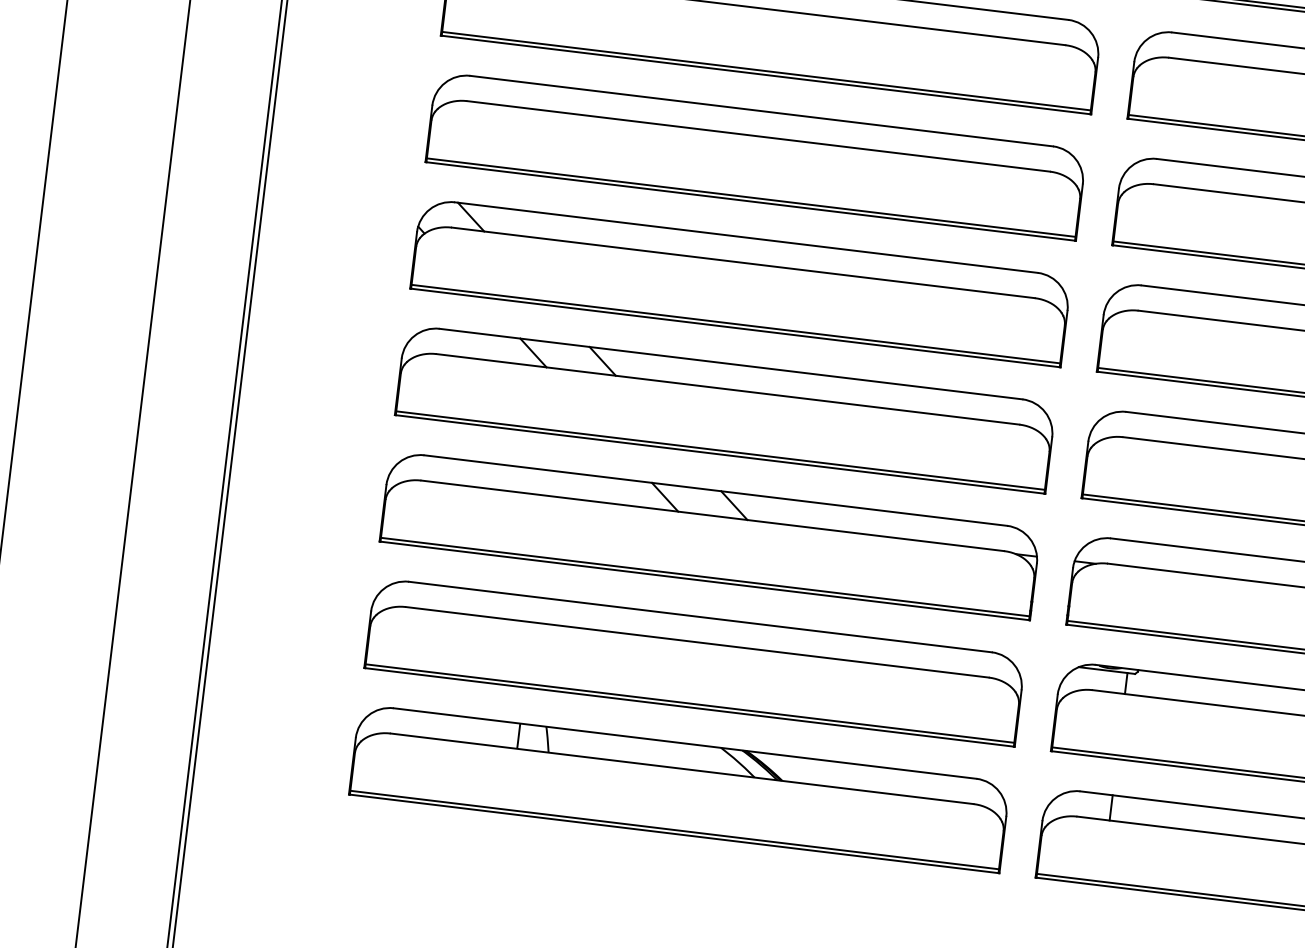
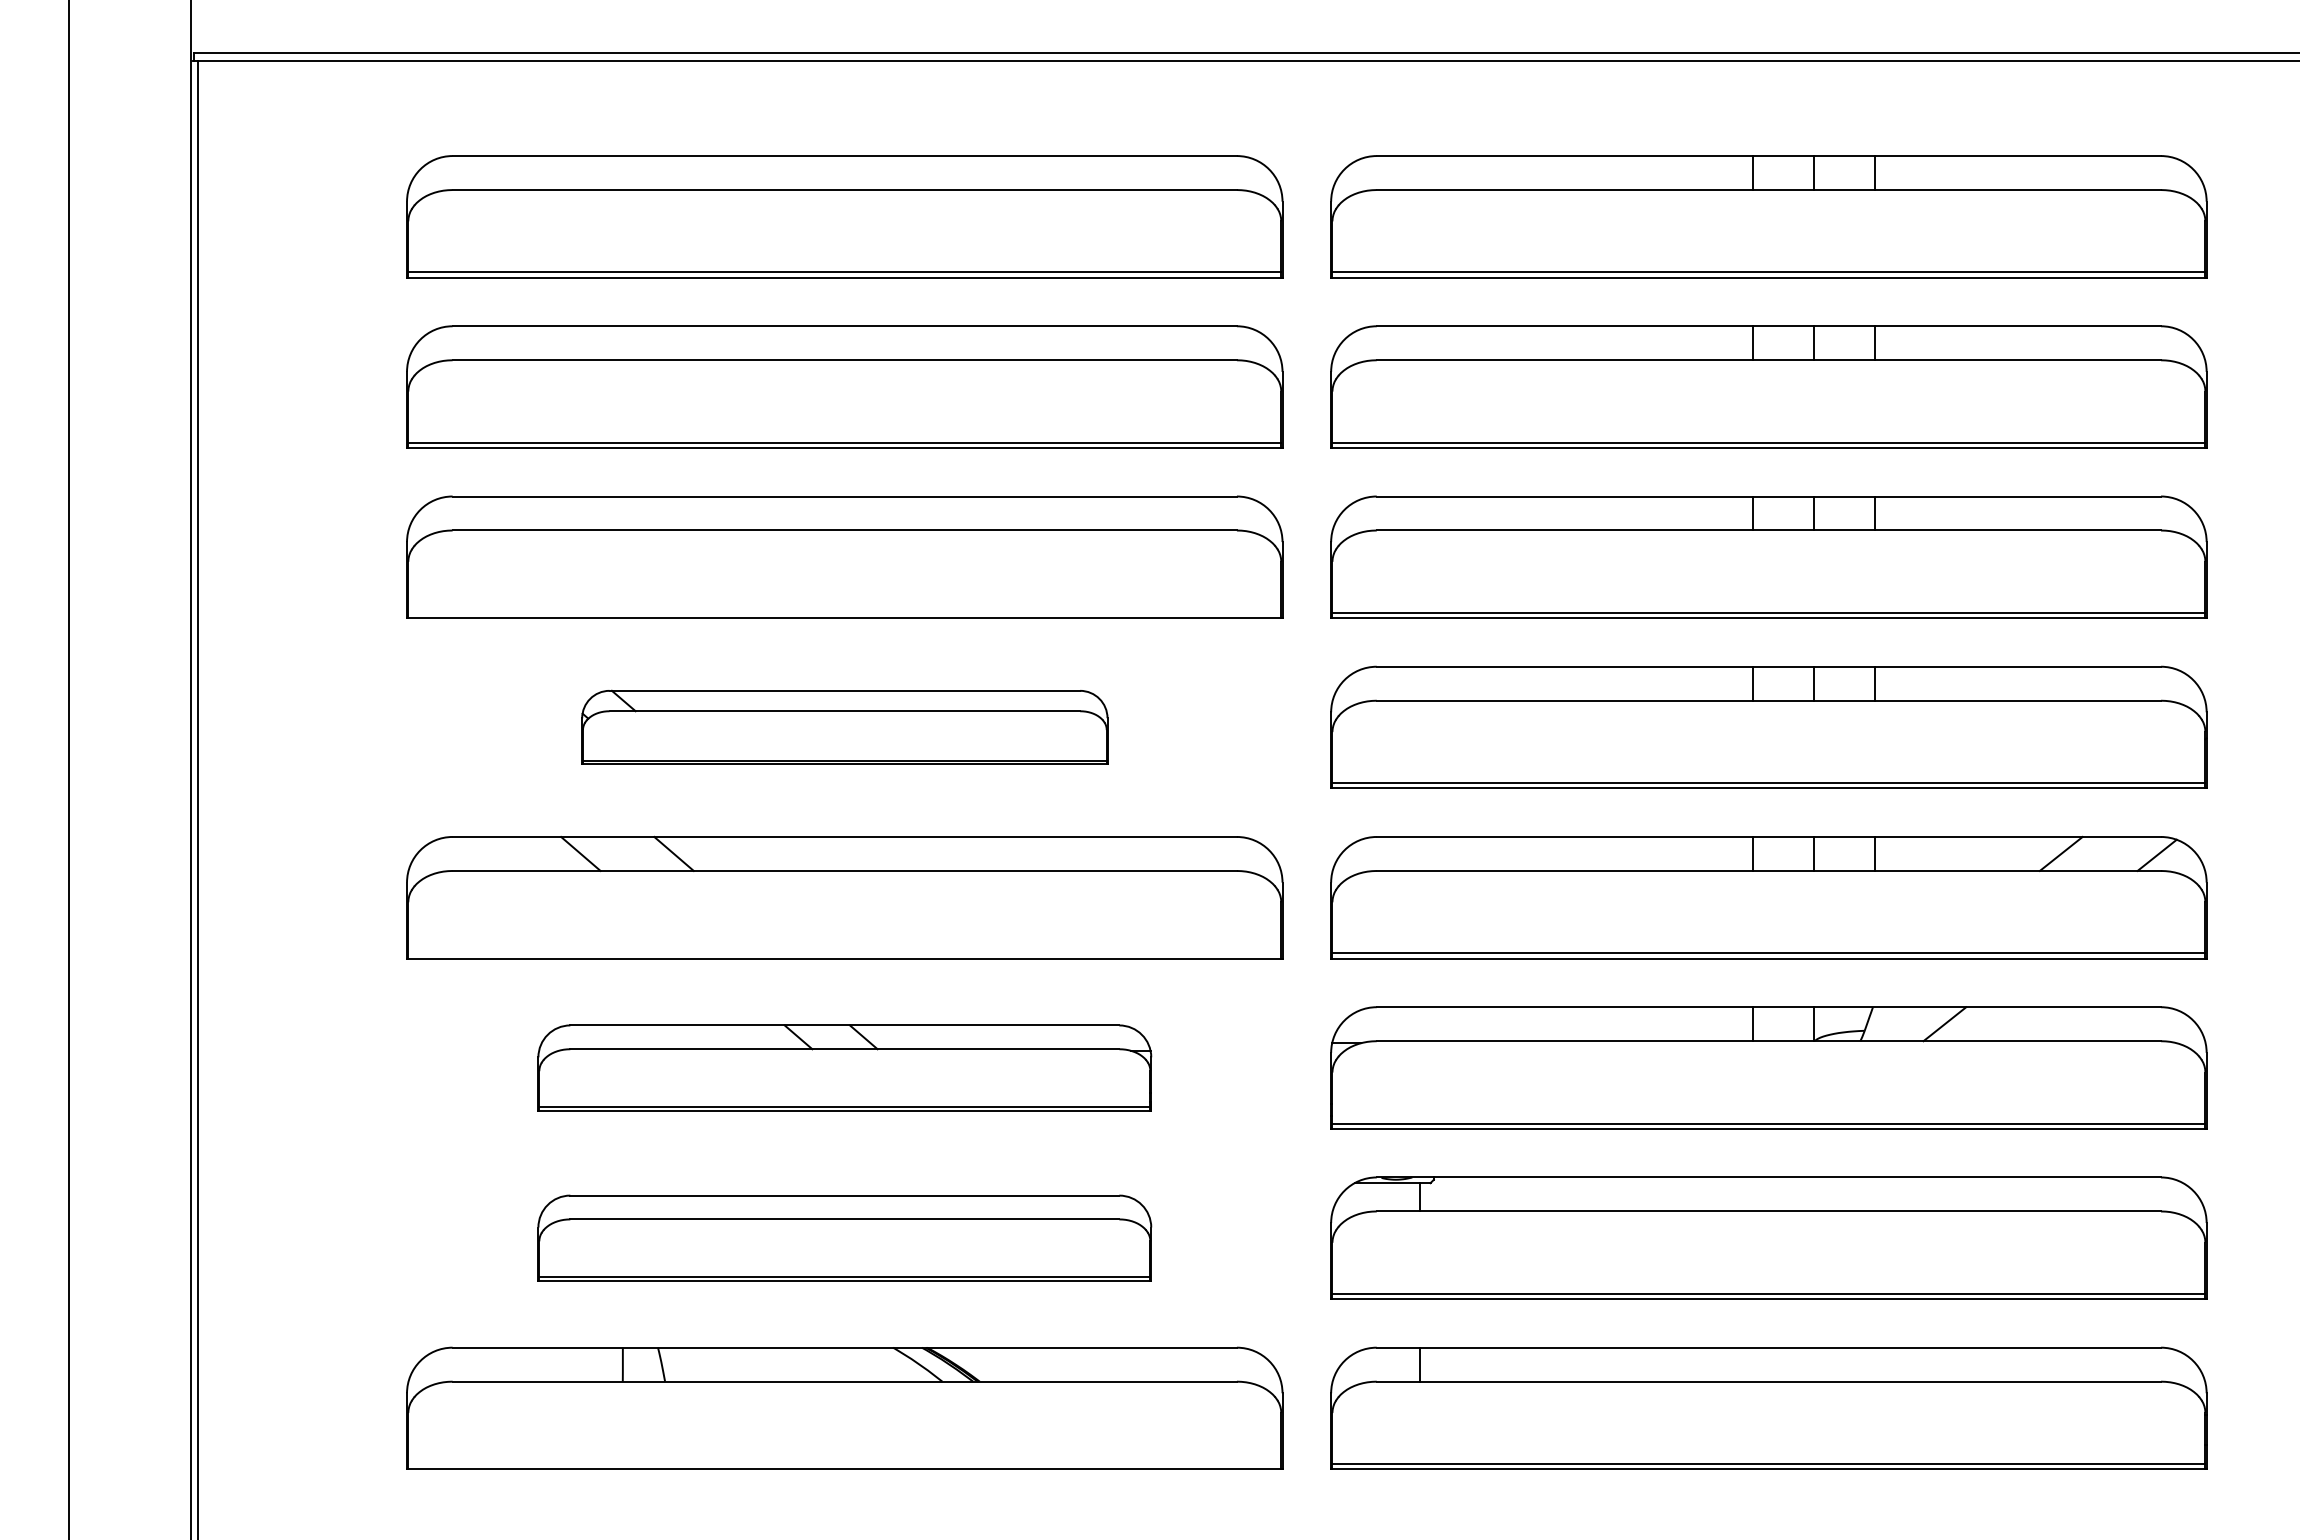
line: (751, 197) -> (844, 612), removed
part: (740, 281) -> (844, 726), size x0.6
line: (720, 450) -> (844, 953), removed
part: (710, 535) -> (844, 1067), size x0.7
part: (694, 661) -> (844, 1237), size x0.7
line: (674, 830) -> (844, 1464), removed

